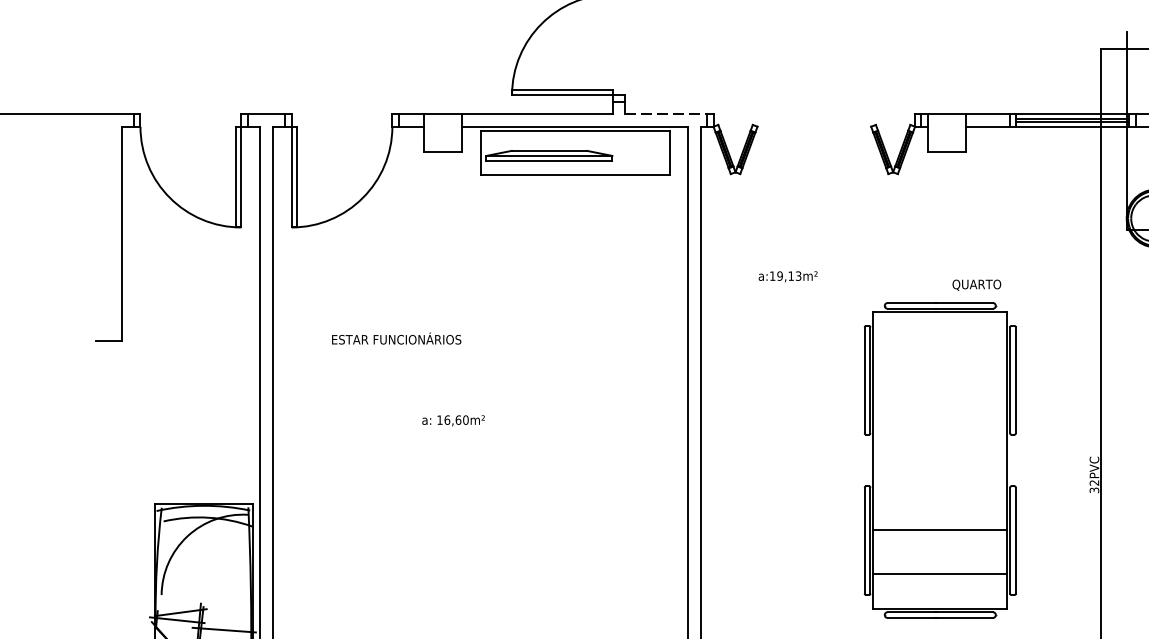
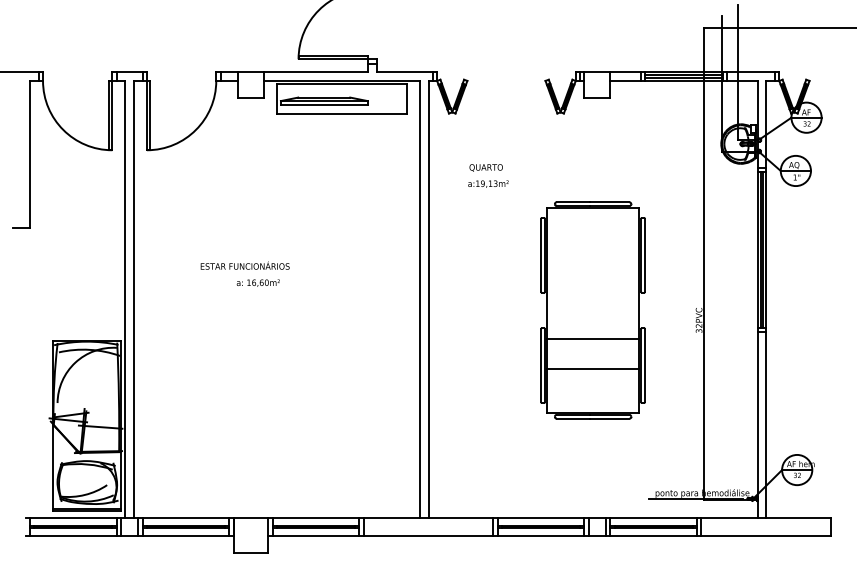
line: (667, 114) -> (405, 72), dashed -> solid
text: (975, 284) -> (485, 167), moved
text: (395, 338) -> (244, 265), moved
line: (940, 530) -> (593, 339), moved
line: (940, 573) -> (593, 368), moved

